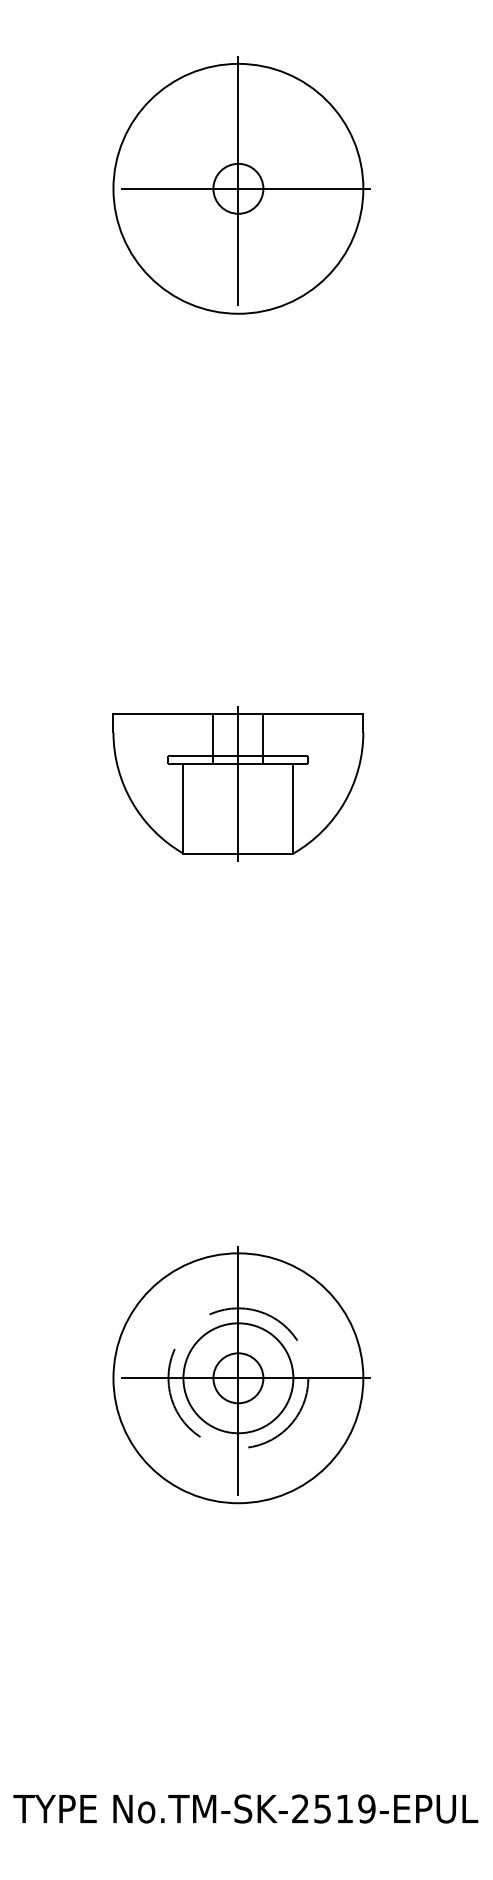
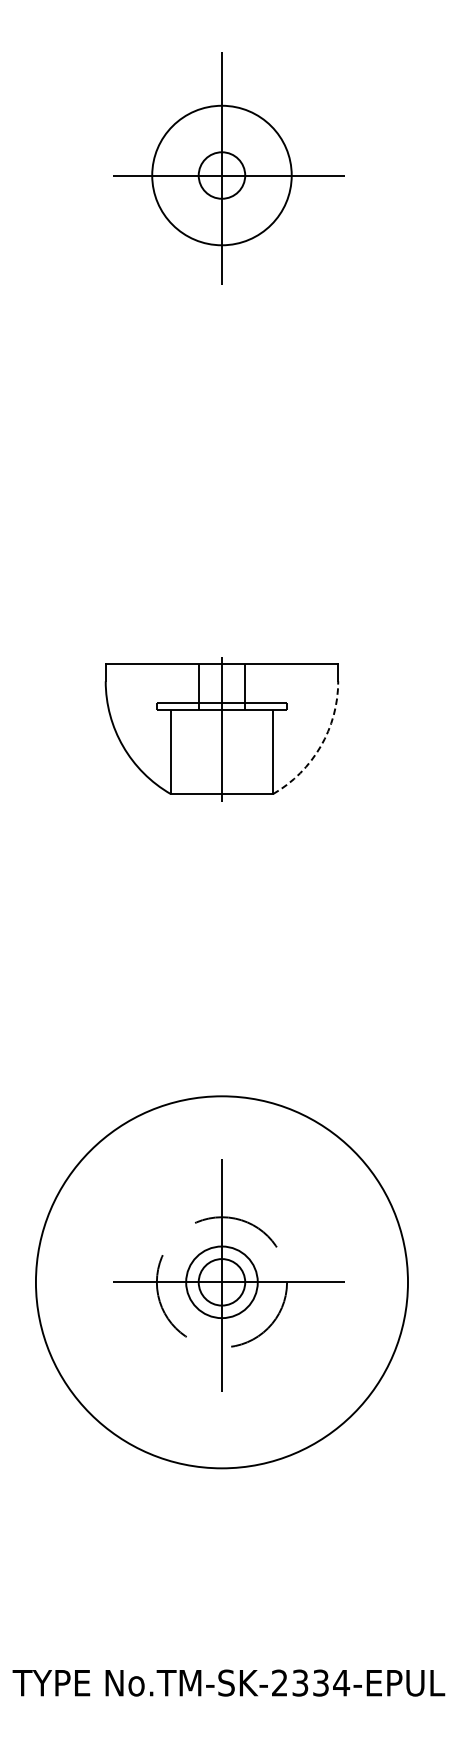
circle: (238, 188) -> (222, 175), size x0.6
arc: (344, 802) -> (320, 746), solid -> dashed
circle: (238, 1378) -> (222, 1282), size x0.7
circle: (238, 1378) -> (222, 1282), size x1.6
text: (345, 1808) -> (321, 1682), No.TM-SK-2519-EPUL -> No.TM-SK-2334-EPUL

